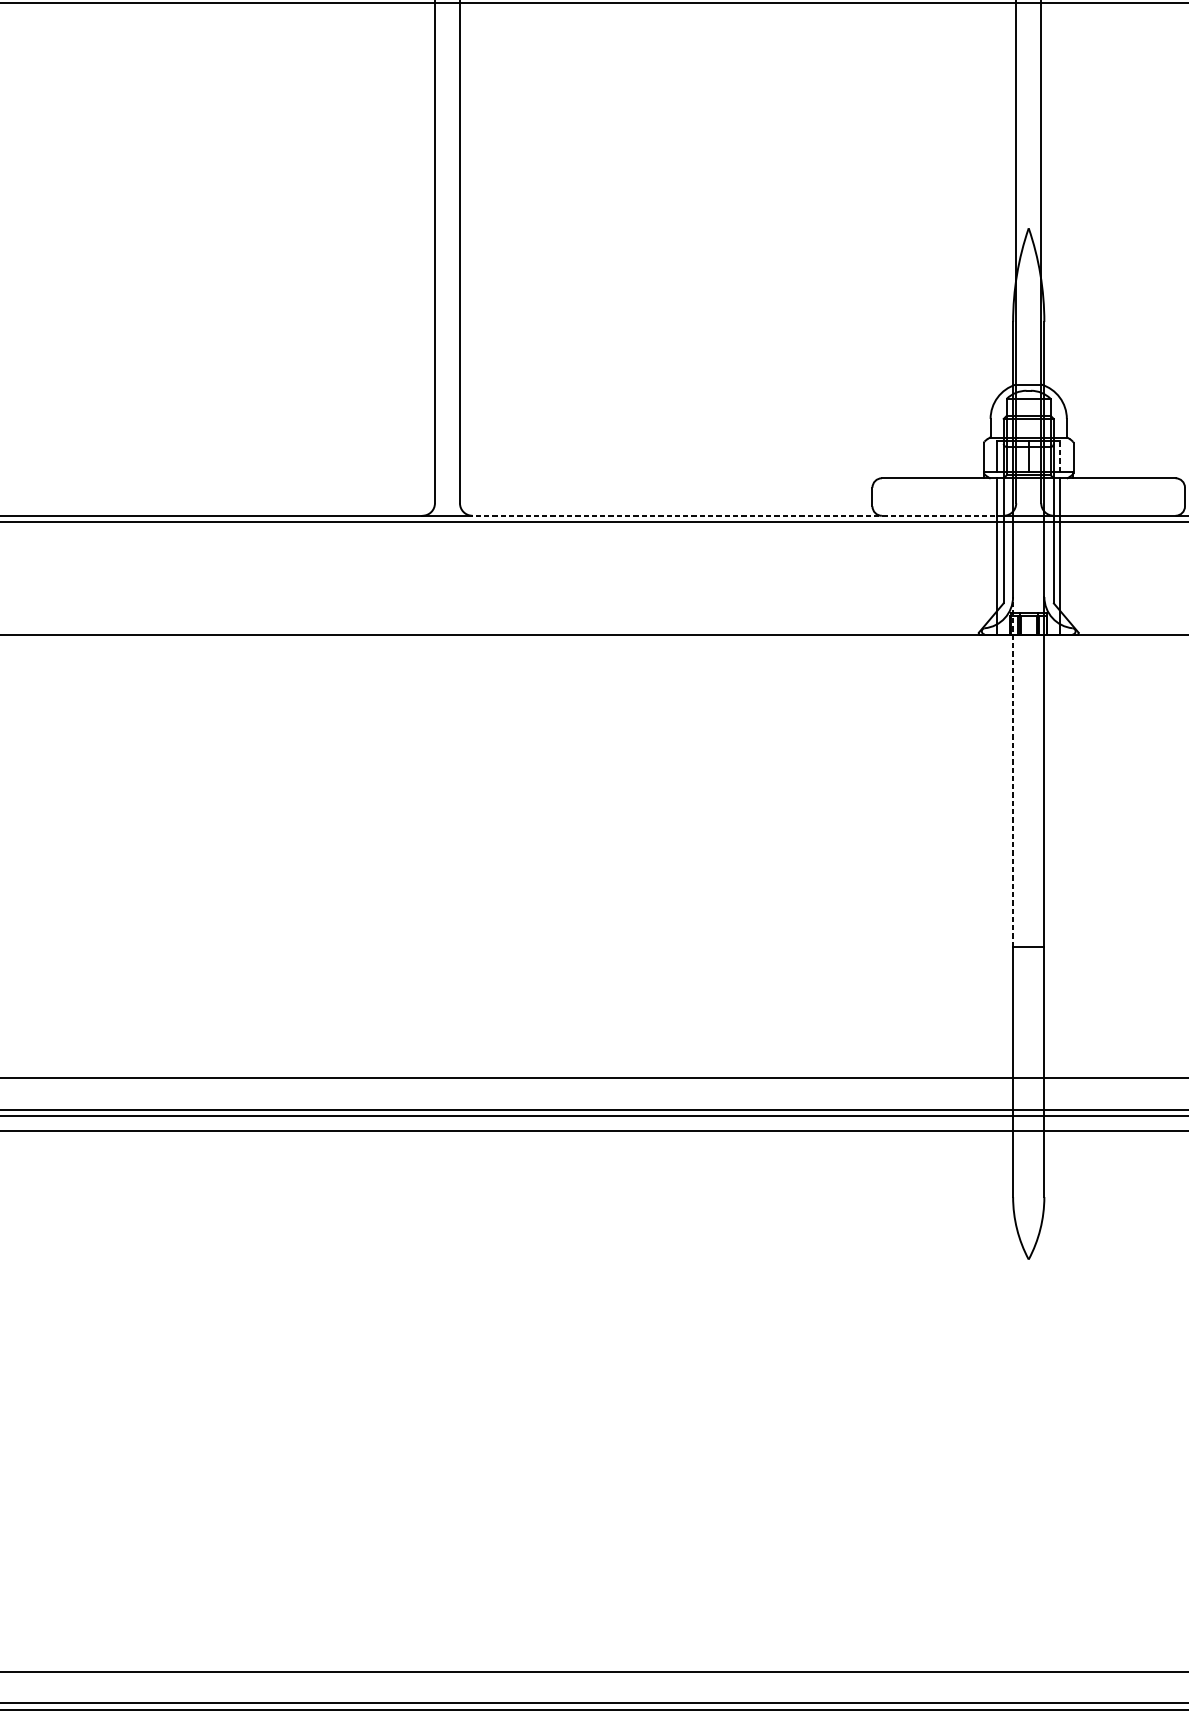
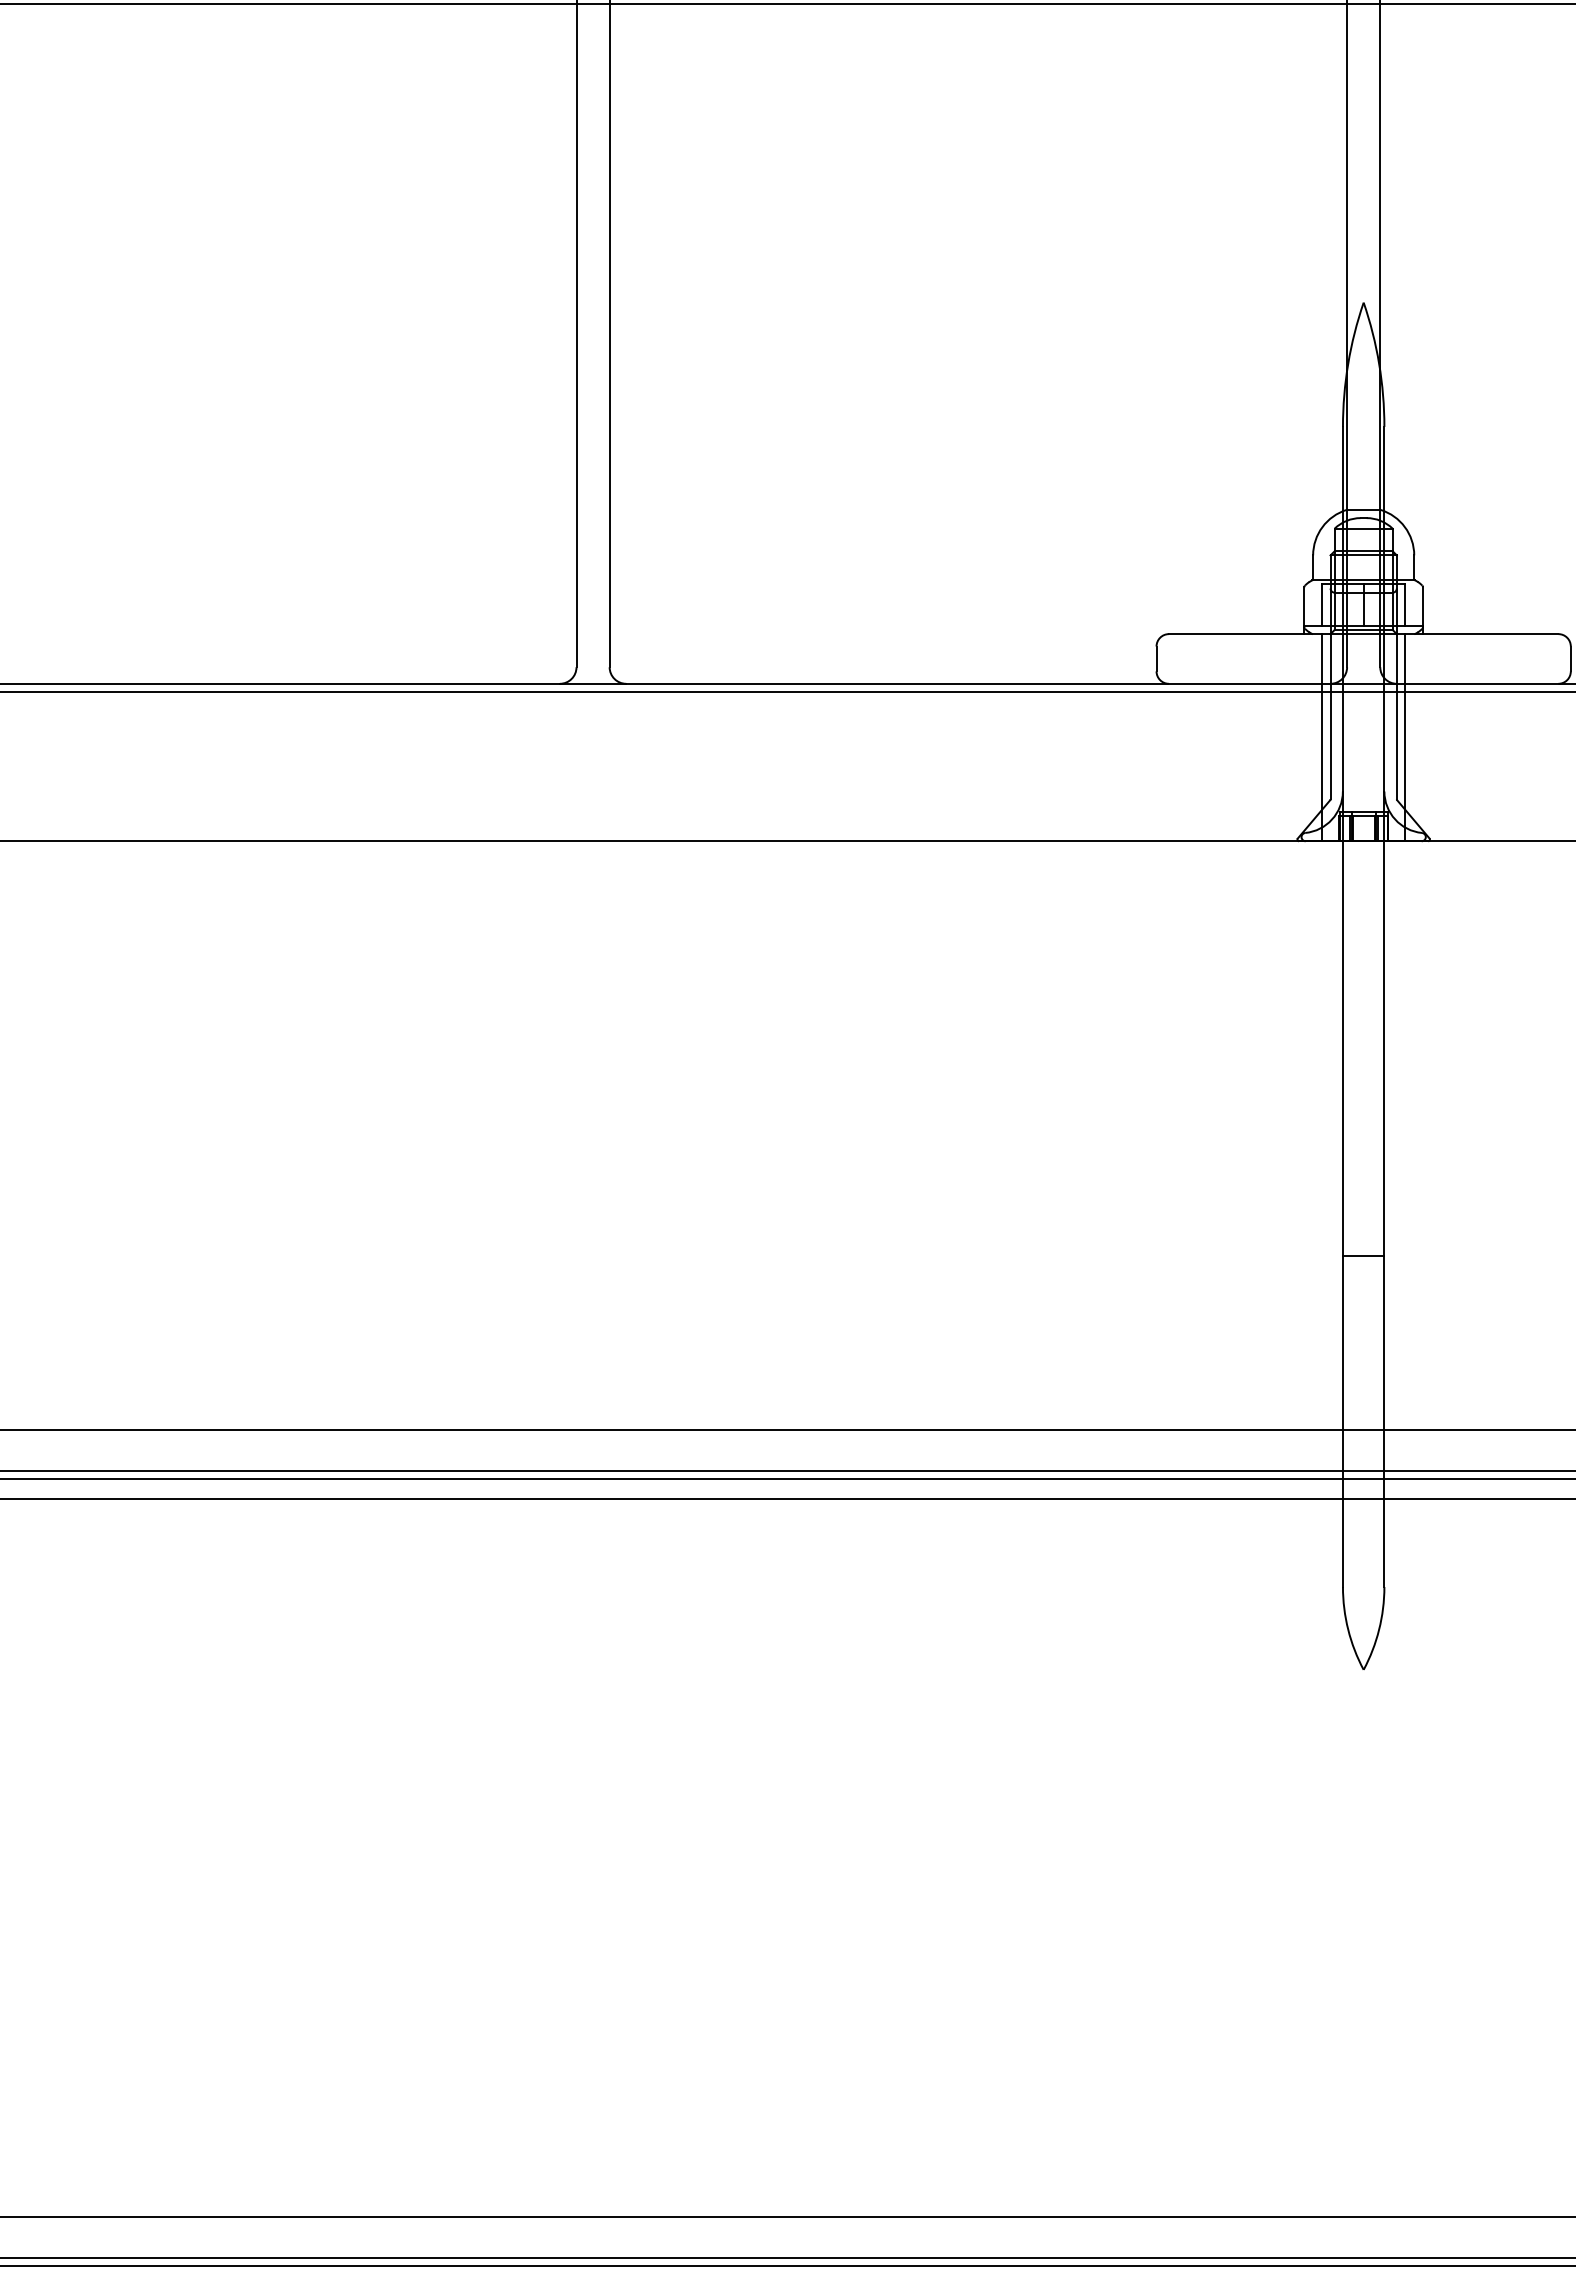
line: (1060, 456) -> (1405, 605), dashed -> solid
line: (737, 515) -> (977, 683), dashed -> solid
line: (1012, 772) -> (1342, 1023), dashed -> solid

